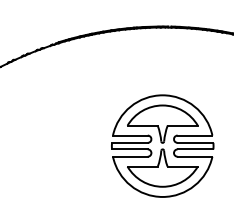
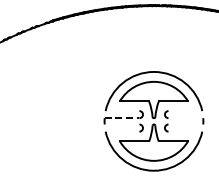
line: (129, 135) -> (121, 111), removed
line: (194, 135) -> (184, 111), removed
line: (129, 142) -> (121, 117), solid -> dashed
line: (195, 142) -> (185, 117), removed
line: (129, 149) -> (121, 124), removed
line: (195, 149) -> (185, 124), removed
line: (129, 156) -> (121, 131), removed
line: (194, 156) -> (184, 131), removed

